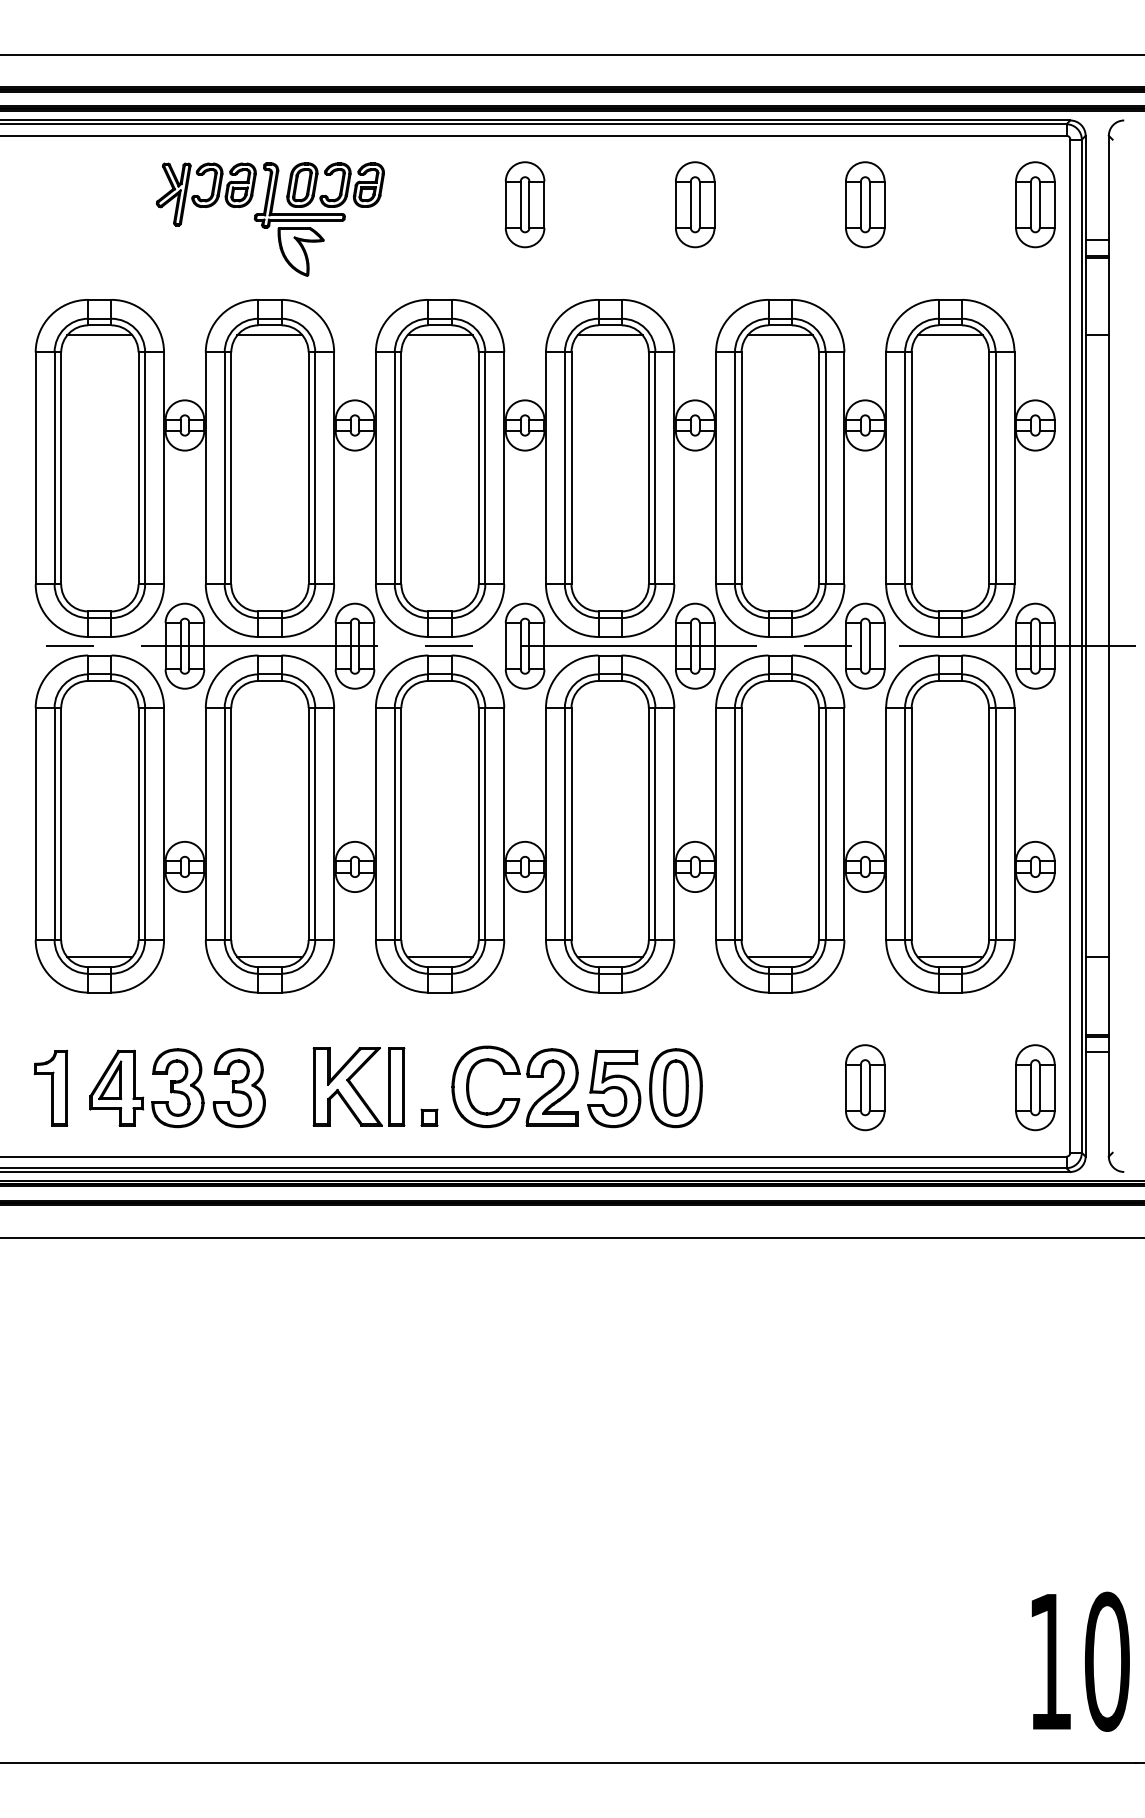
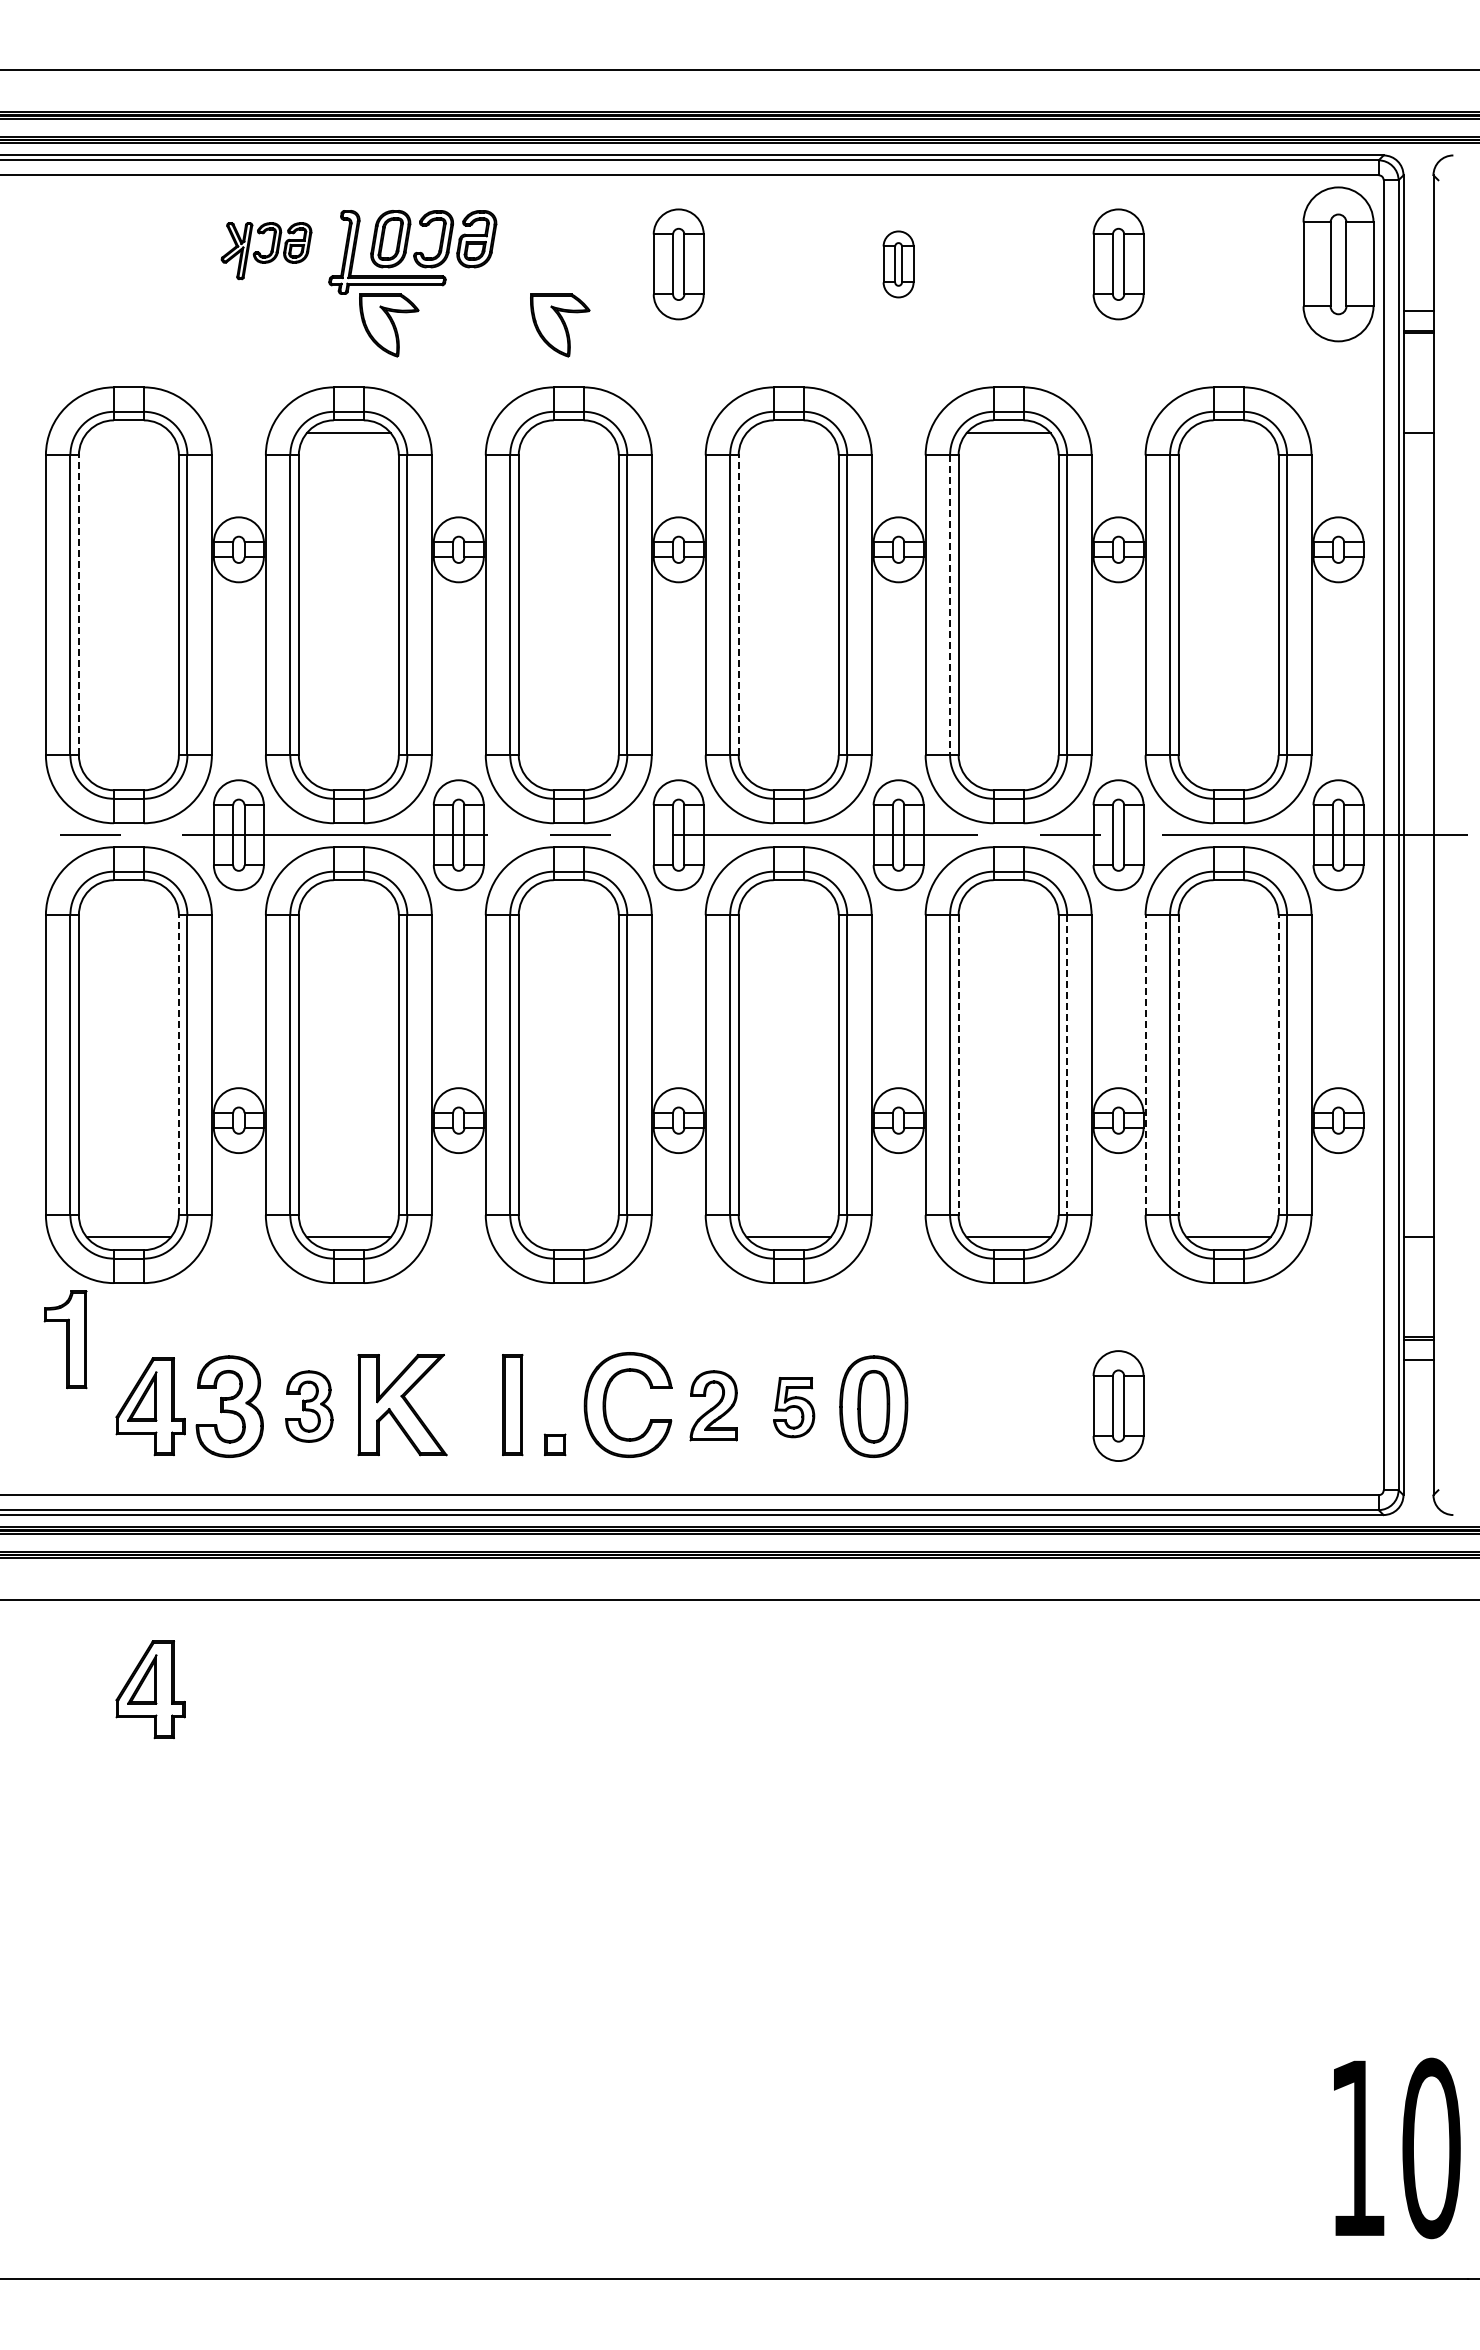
part: (206, 194) -> (266, 251), size x0.7
part: (695, 204) -> (898, 264), size x0.6
part: (1035, 204) -> (1338, 264), size x1.4
part: (433, 251) -> (560, 325), added
line: (99, 335) -> (128, 433), removed
line: (439, 335) -> (568, 433), removed
line: (610, 335) -> (788, 433), removed
line: (950, 335) -> (1228, 433), removed
line: (60, 468) -> (78, 605), solid -> dashed
line: (571, 468) -> (738, 605), solid -> dashed
line: (735, 468) -> (950, 605), solid -> dashed
line: (138, 824) -> (178, 1065), solid -> dashed
line: (741, 824) -> (958, 1065), solid -> dashed
line: (825, 824) -> (1067, 1065), solid -> dashed
line: (886, 824) -> (1145, 1065), solid -> dashed
line: (911, 824) -> (1178, 1065), solid -> dashed
line: (988, 824) -> (1278, 1065), solid -> dashed
line: (439, 957) -> (568, 1237), removed
part: (347, 1087) -> (402, 1405), moved
part: (552, 1087) -> (713, 1405), size x0.7
part: (1035, 1087) -> (1338, 1405), removed
part: (50, 1088) -> (65, 1339), moved
part: (239, 1088) -> (309, 1406), size x0.7
part: (613, 1088) -> (793, 1407), size x0.6
part: (116, 1306) -> (150, 1689), added

